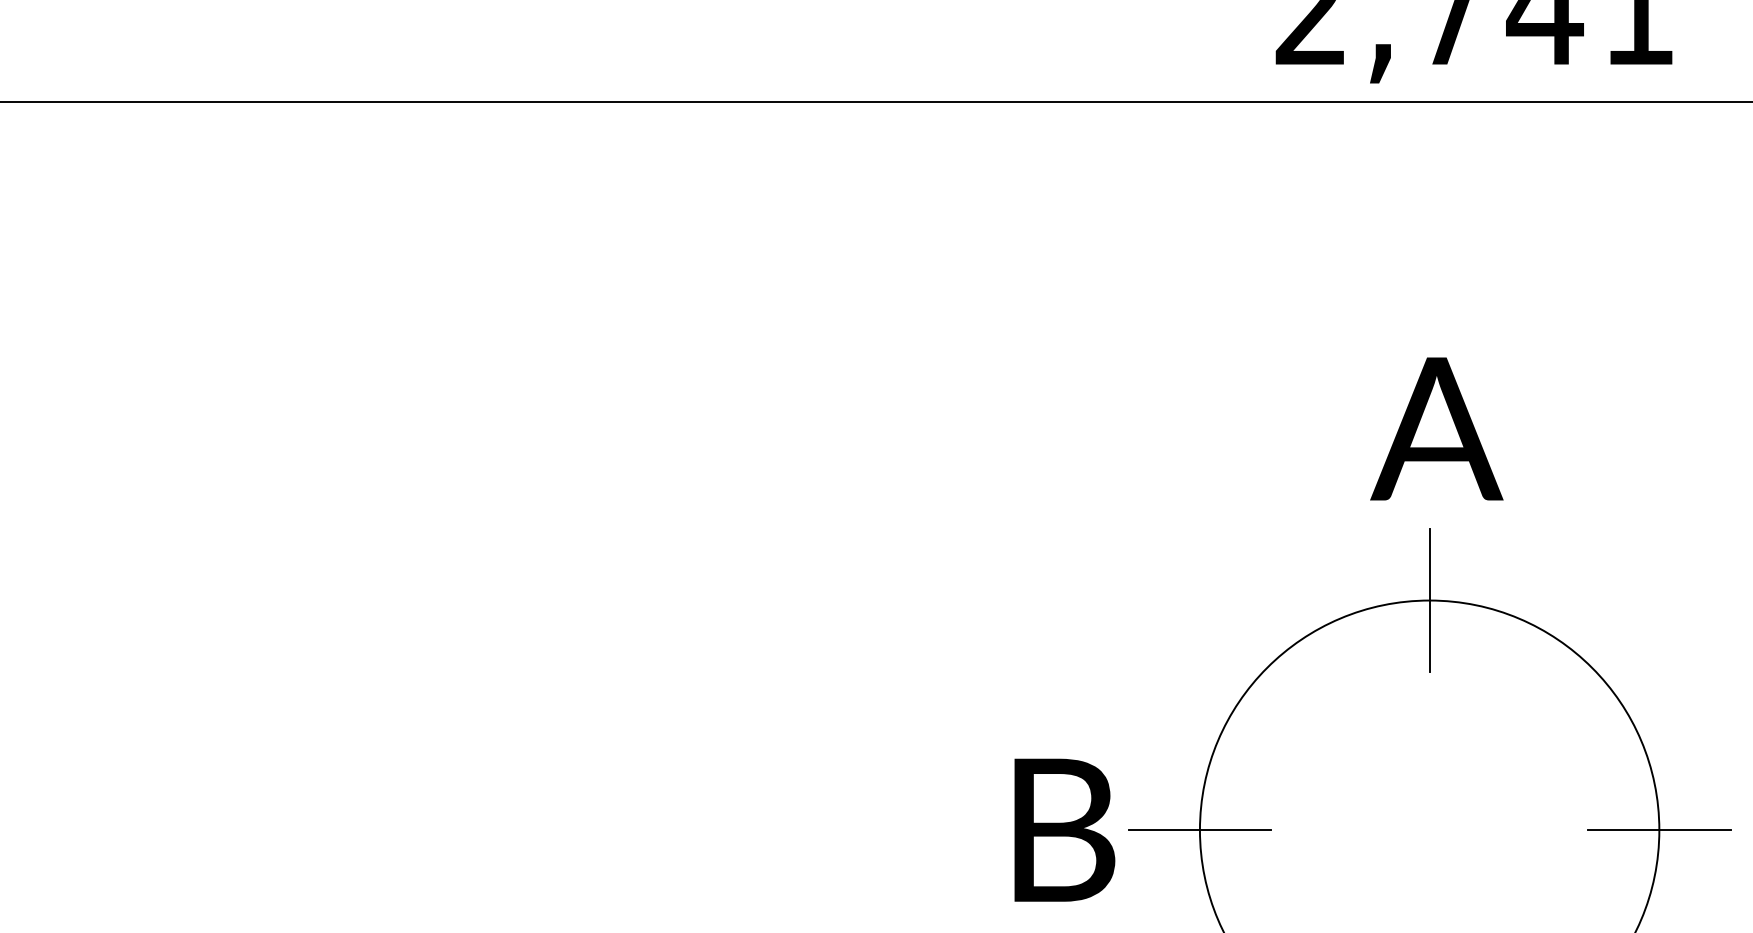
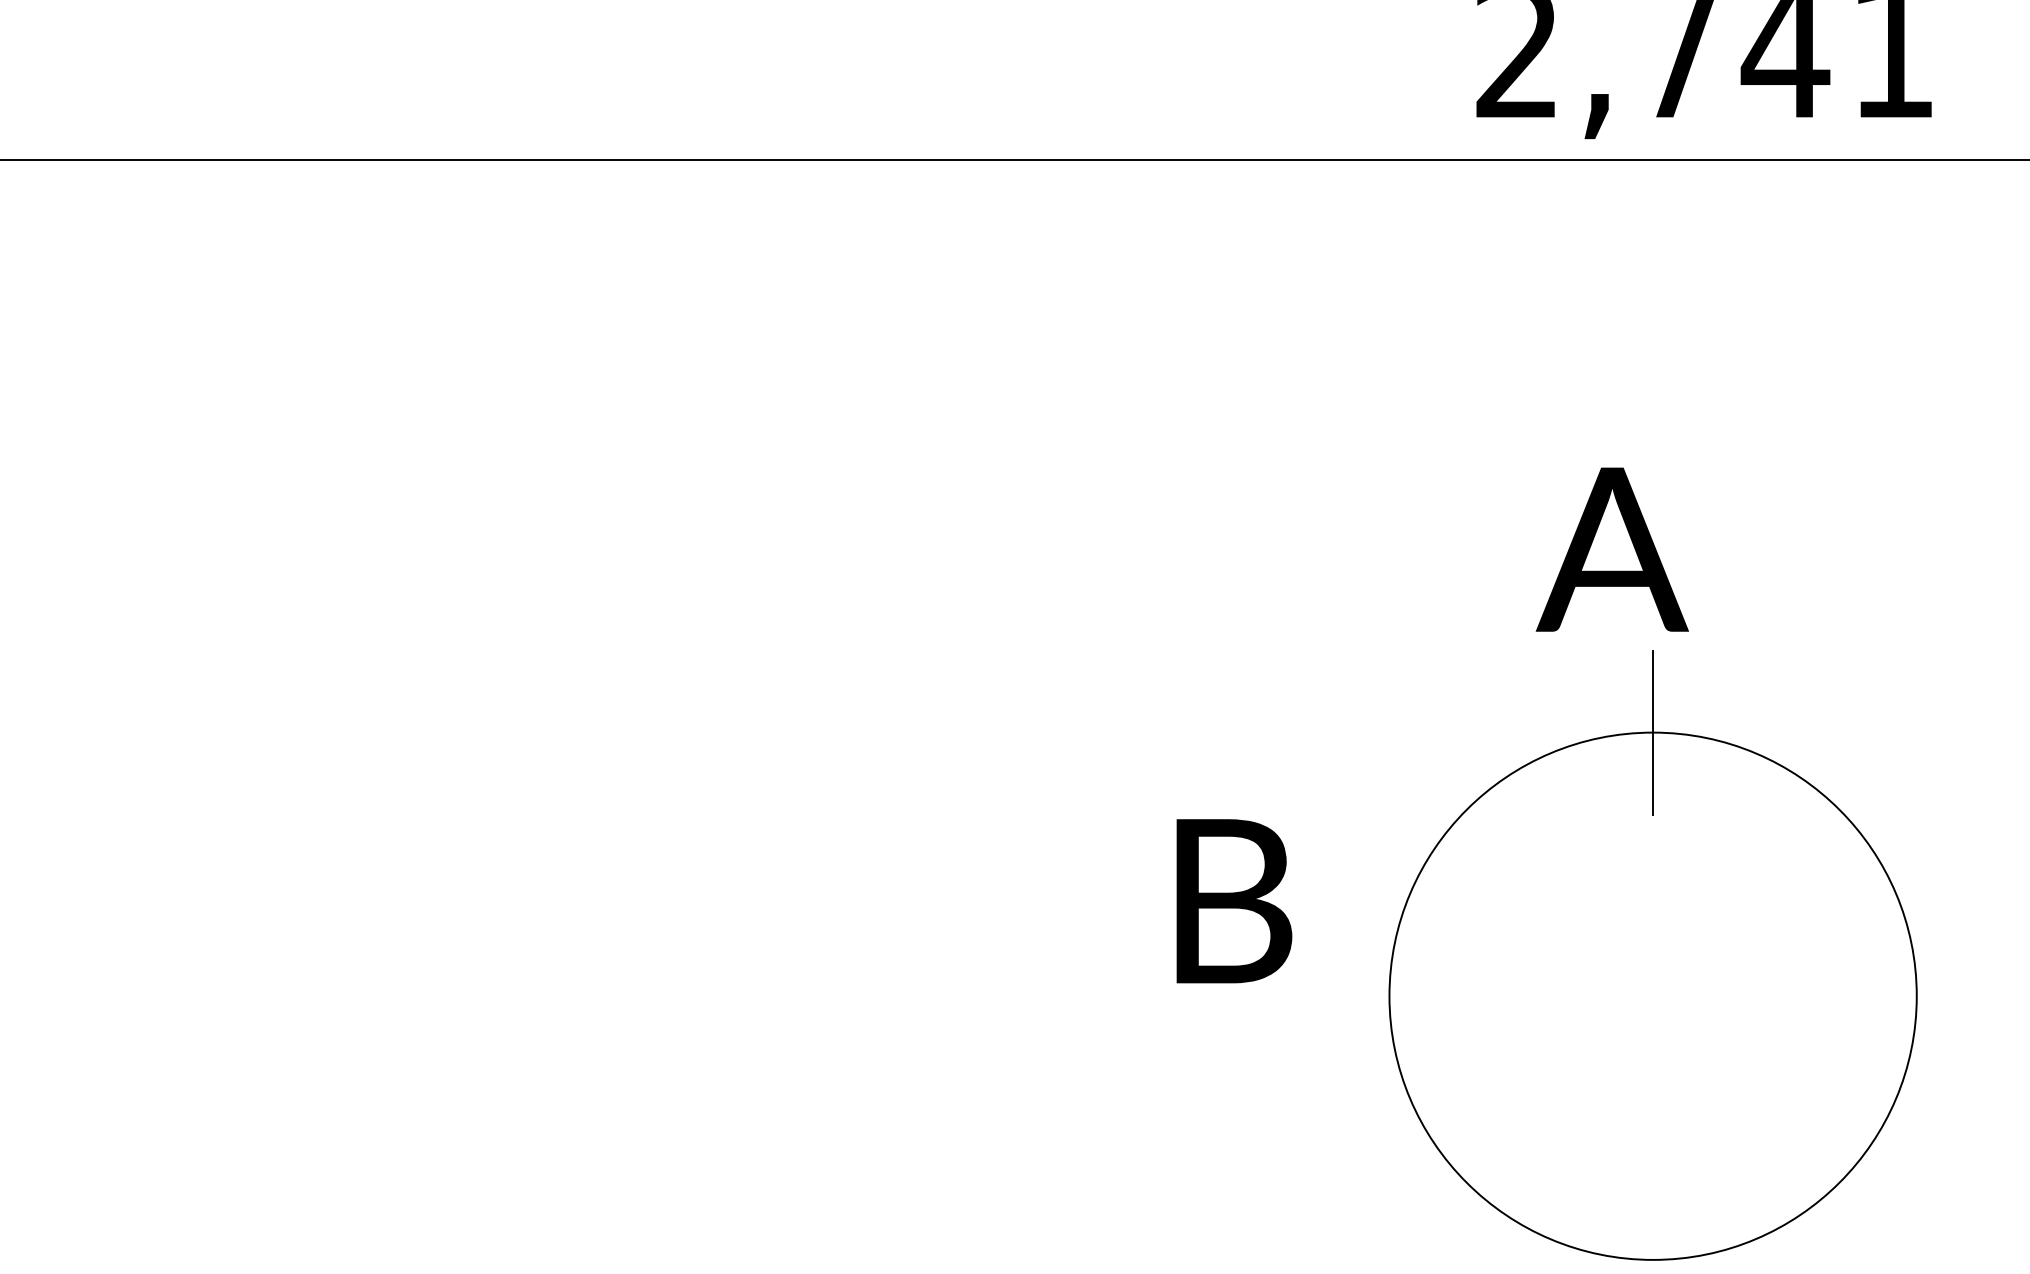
text: (1436, 428) -> (1611, 549), moved
text: (1064, 830) -> (1234, 901), moved
line: (1199, 830) -> (1389, 996), removed
line: (1659, 830) -> (1916, 996), removed

